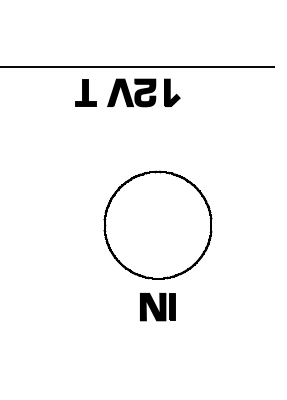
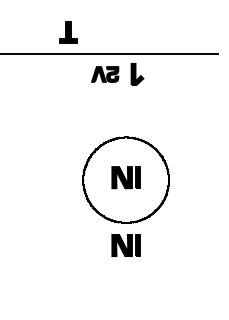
part: (85, 92) -> (68, 31), moved
part: (131, 92) -> (104, 74), size x0.7
part: (157, 222) -> (125, 177), added

